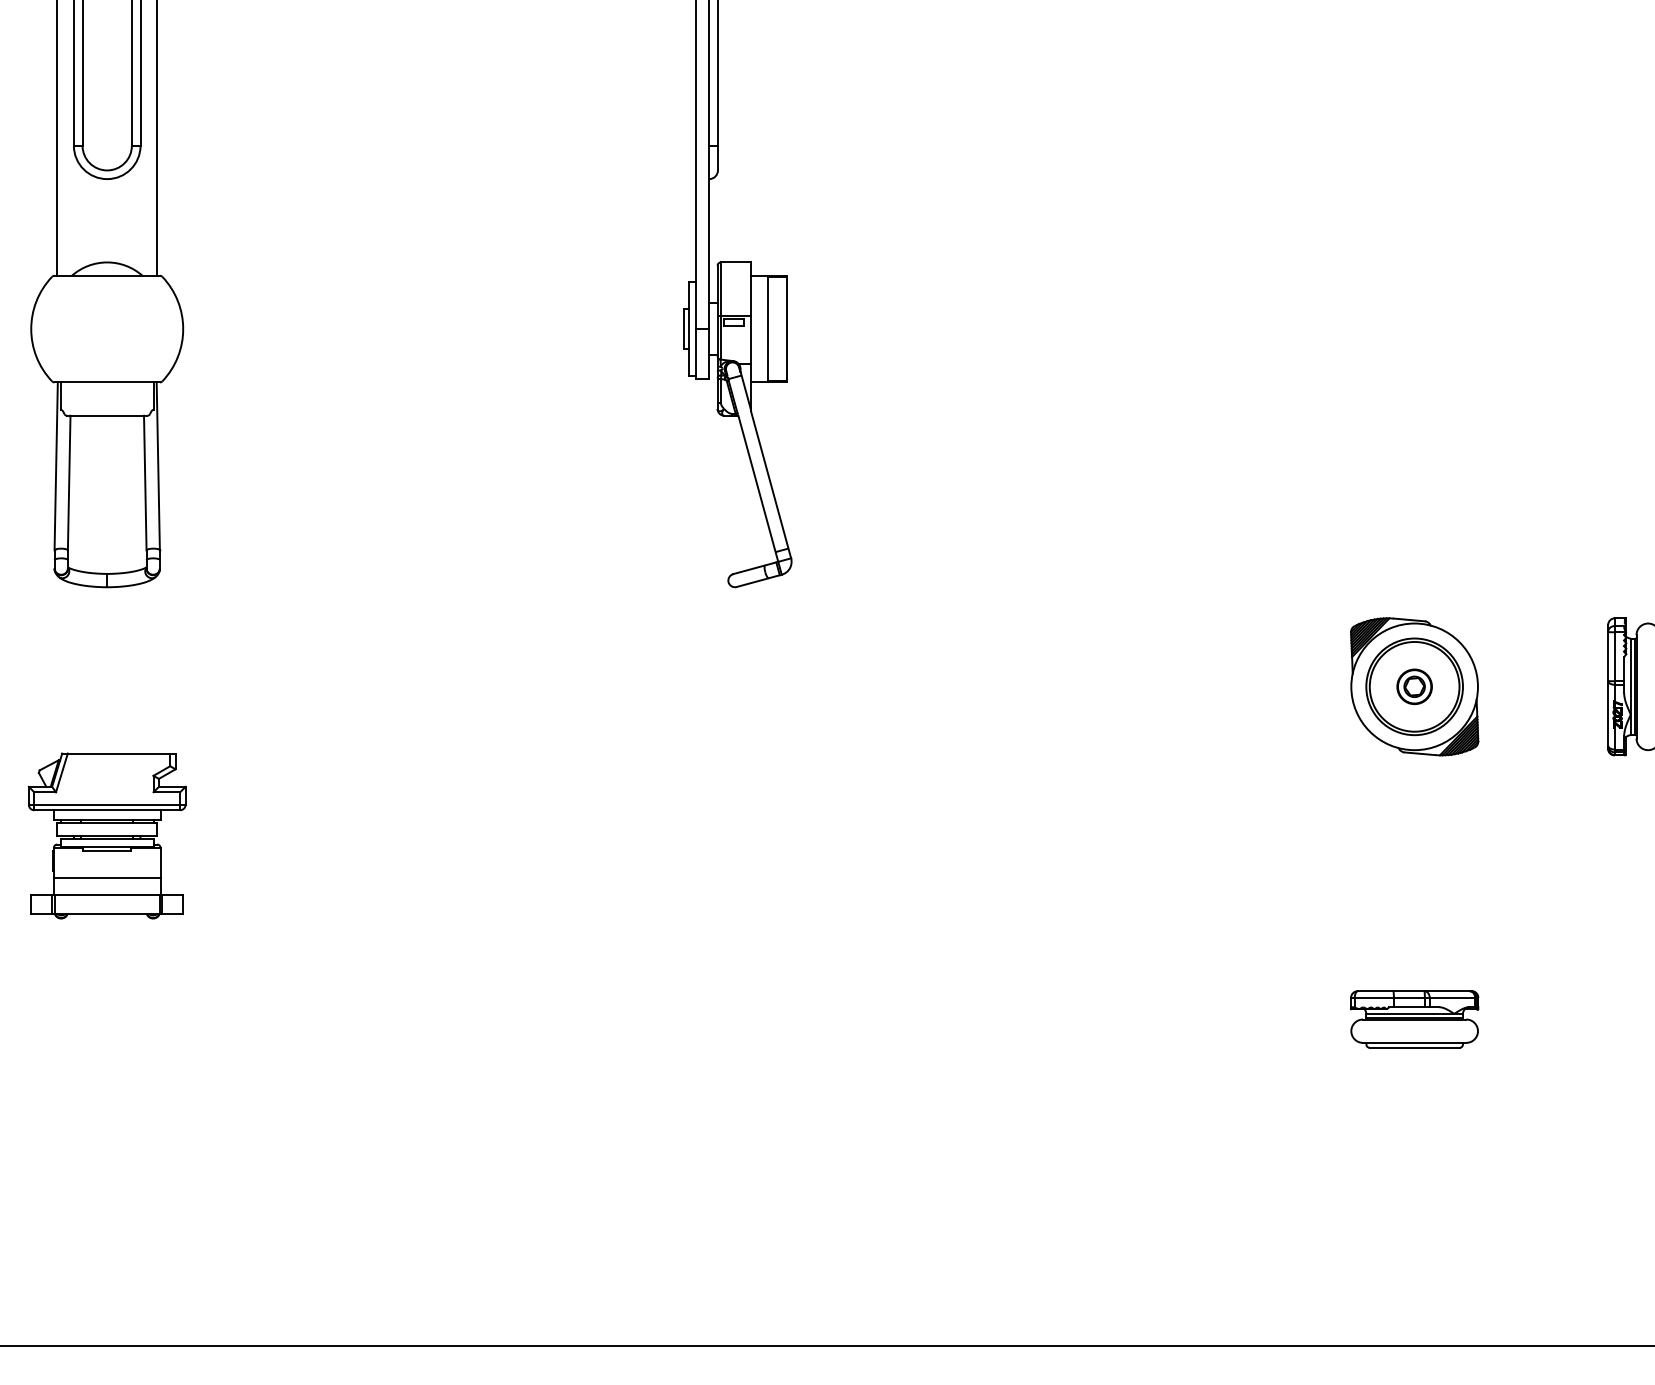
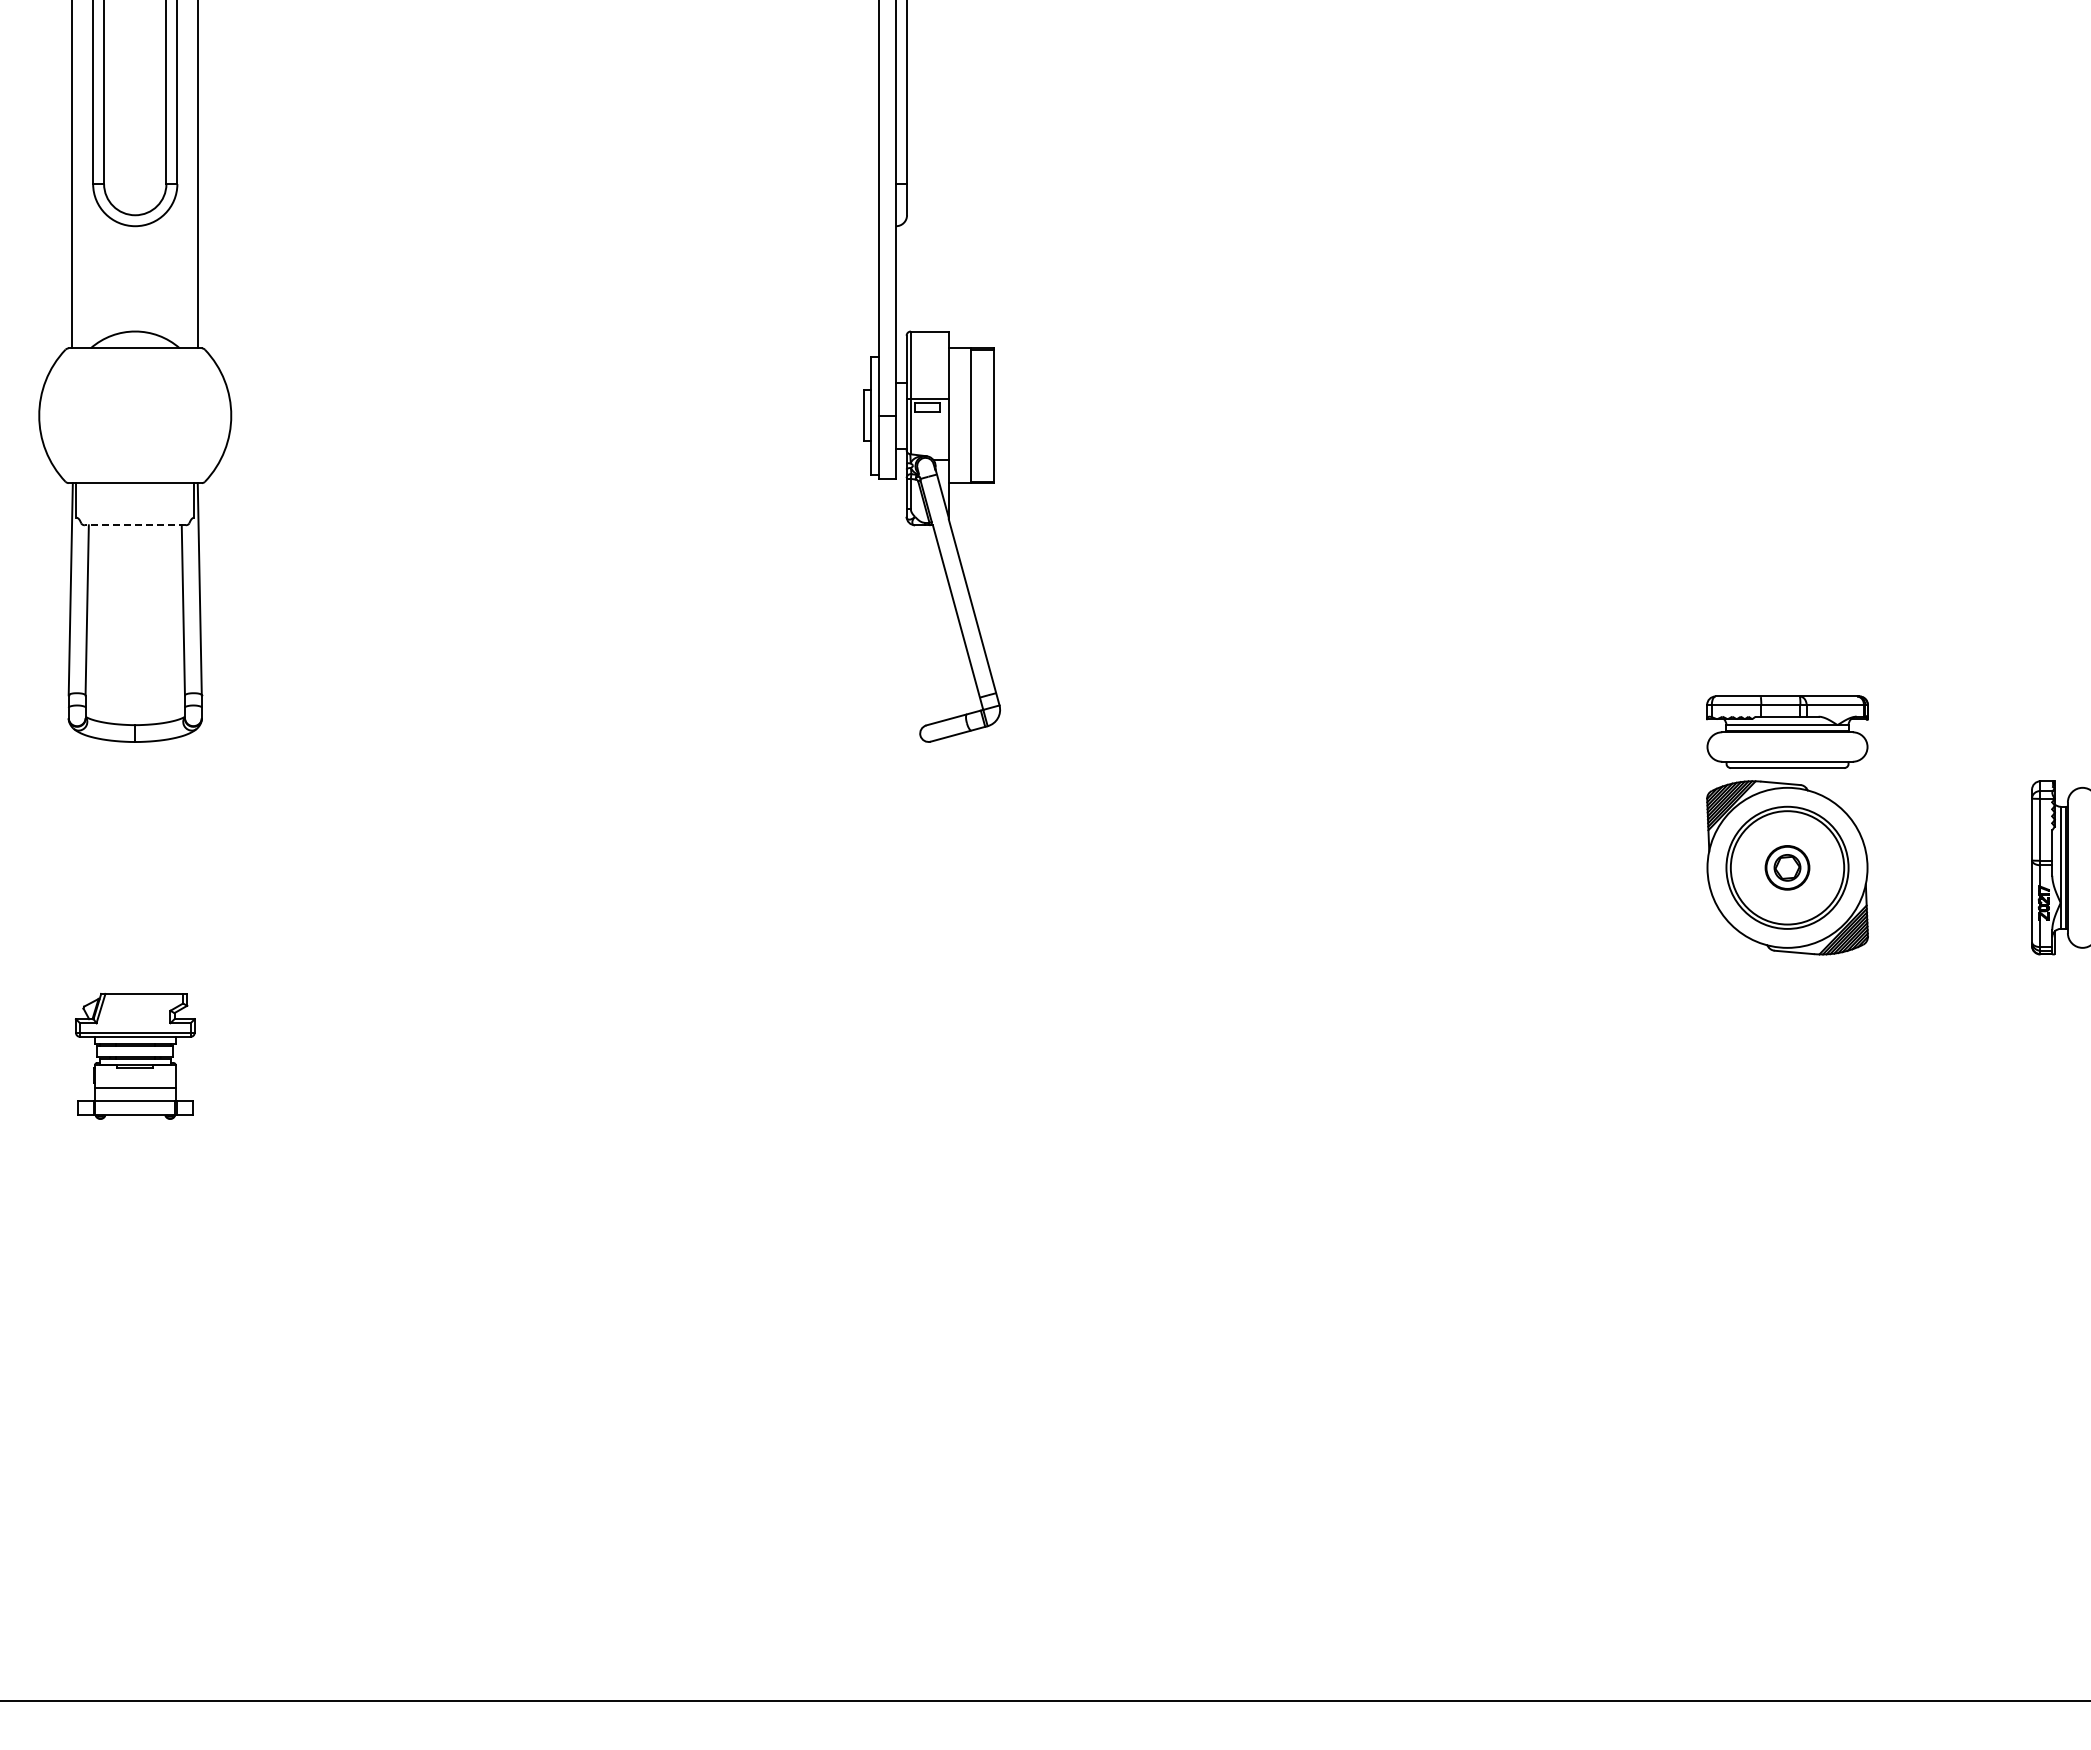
line: (106, 415) -> (134, 525), solid -> dashed
part: (107, 836) -> (135, 1056), size x0.6
part: (1414, 1018) -> (1787, 731), moved

